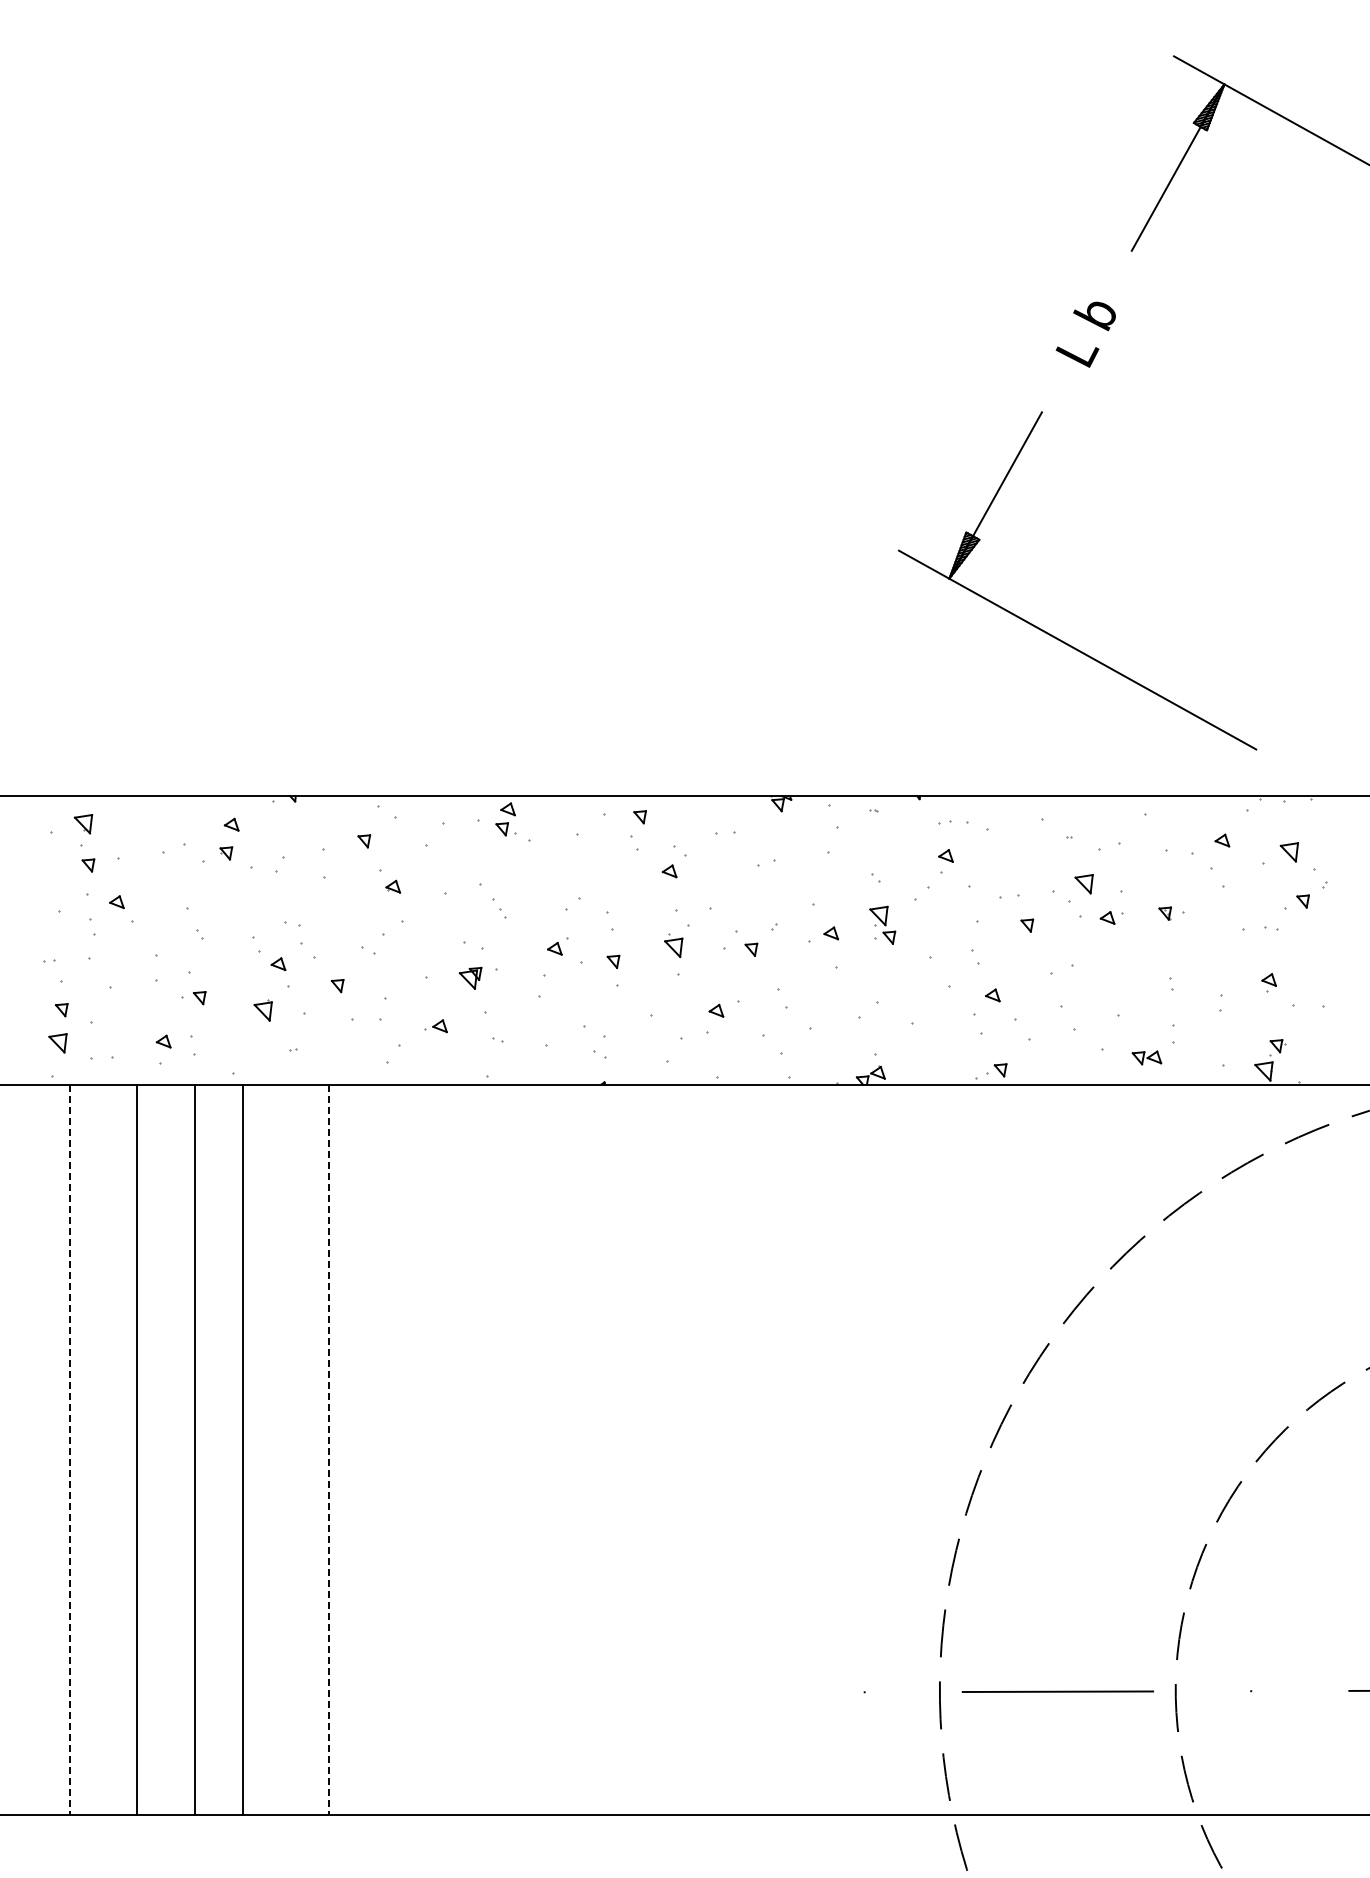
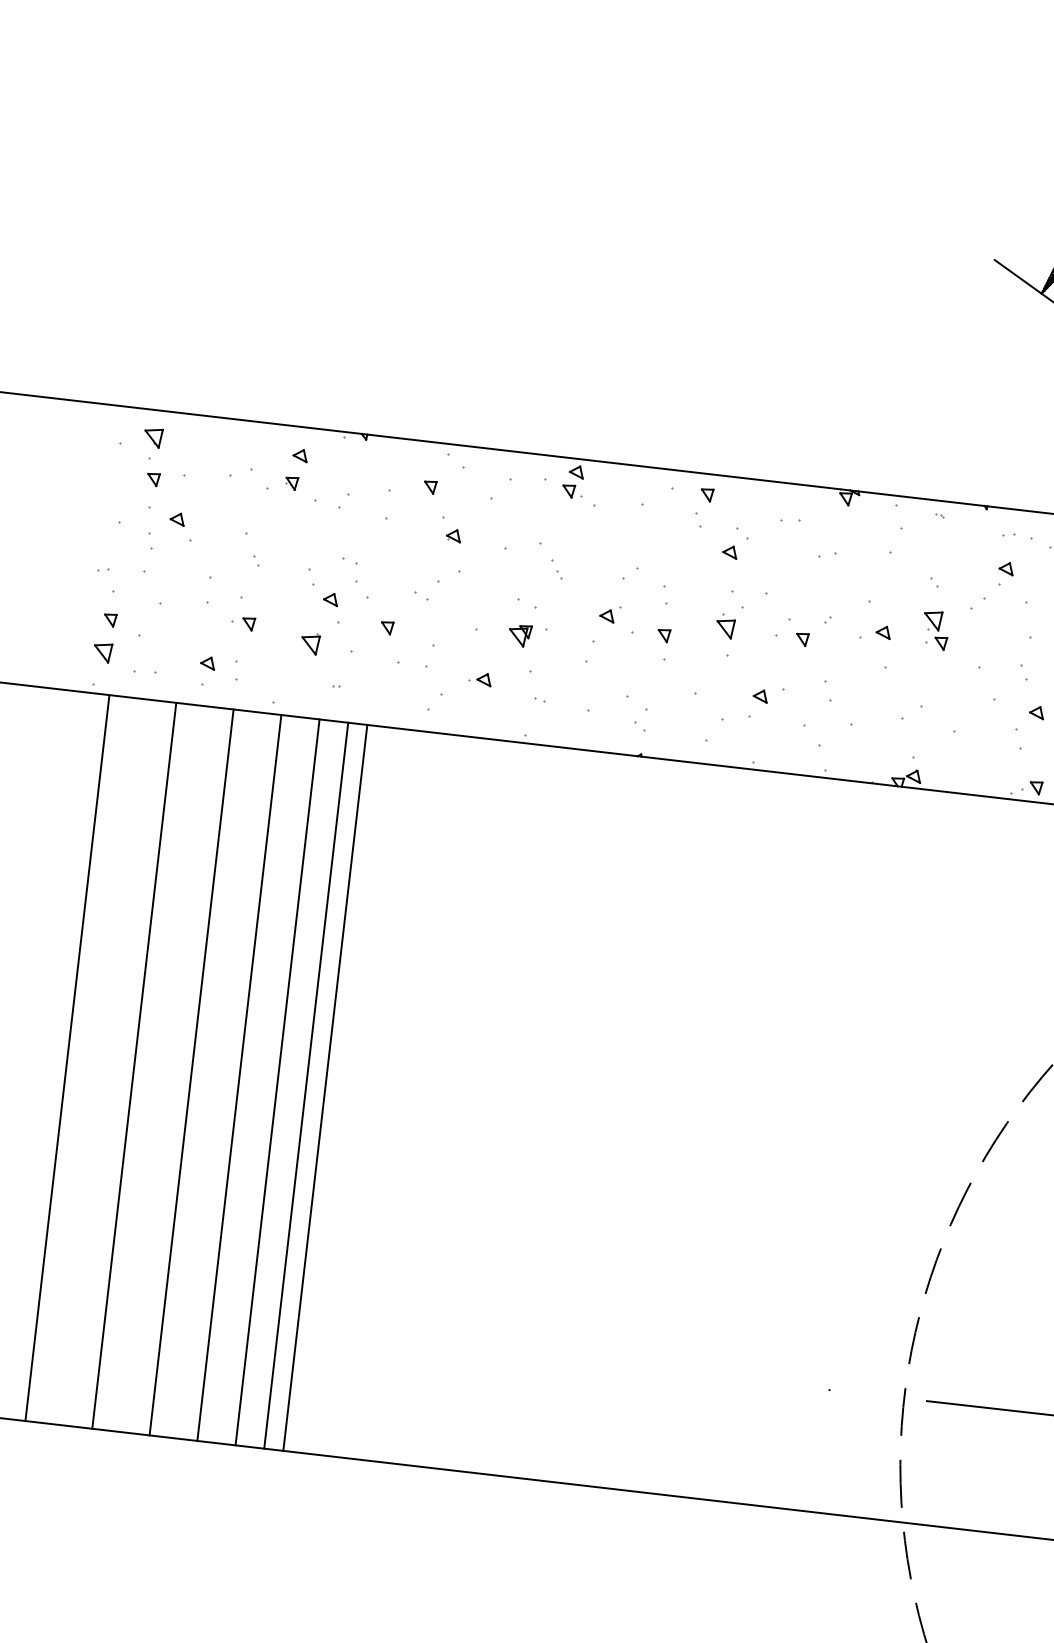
line: (281, 1449) -> (278, 1081), added
line: (309, 1449) -> (305, 1085), added
line: (69, 1450) -> (67, 1058), dashed -> solid
line: (329, 1450) -> (325, 1088), dashed -> solid

